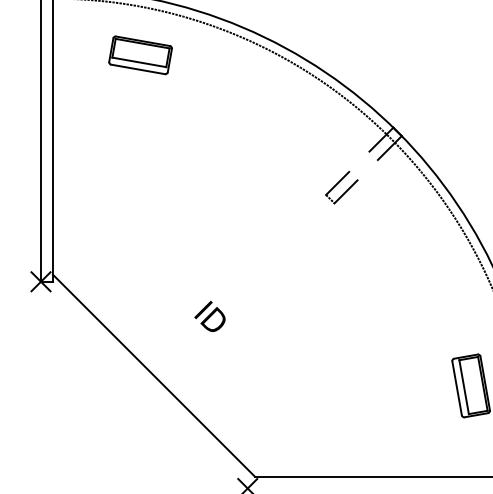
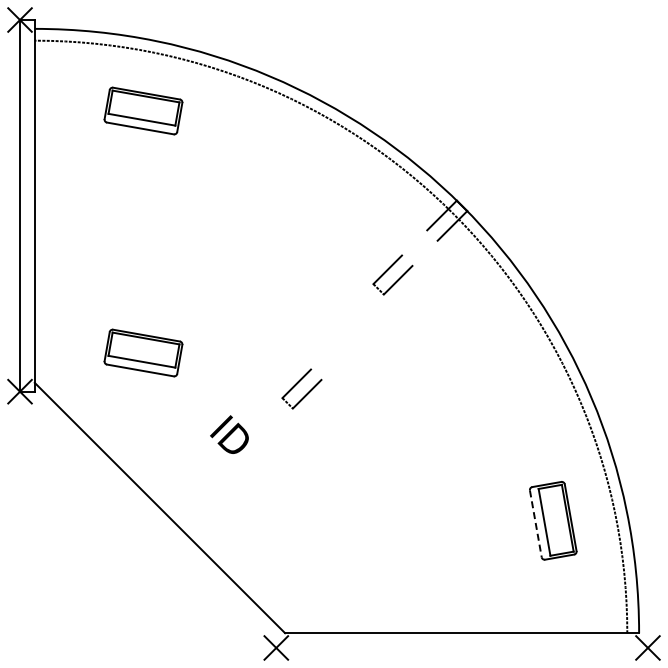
part: (140, 250) -> (143, 352), added
part: (268, 279) -> (301, 388), added
line: (456, 388) -> (535, 523), solid -> dashed

